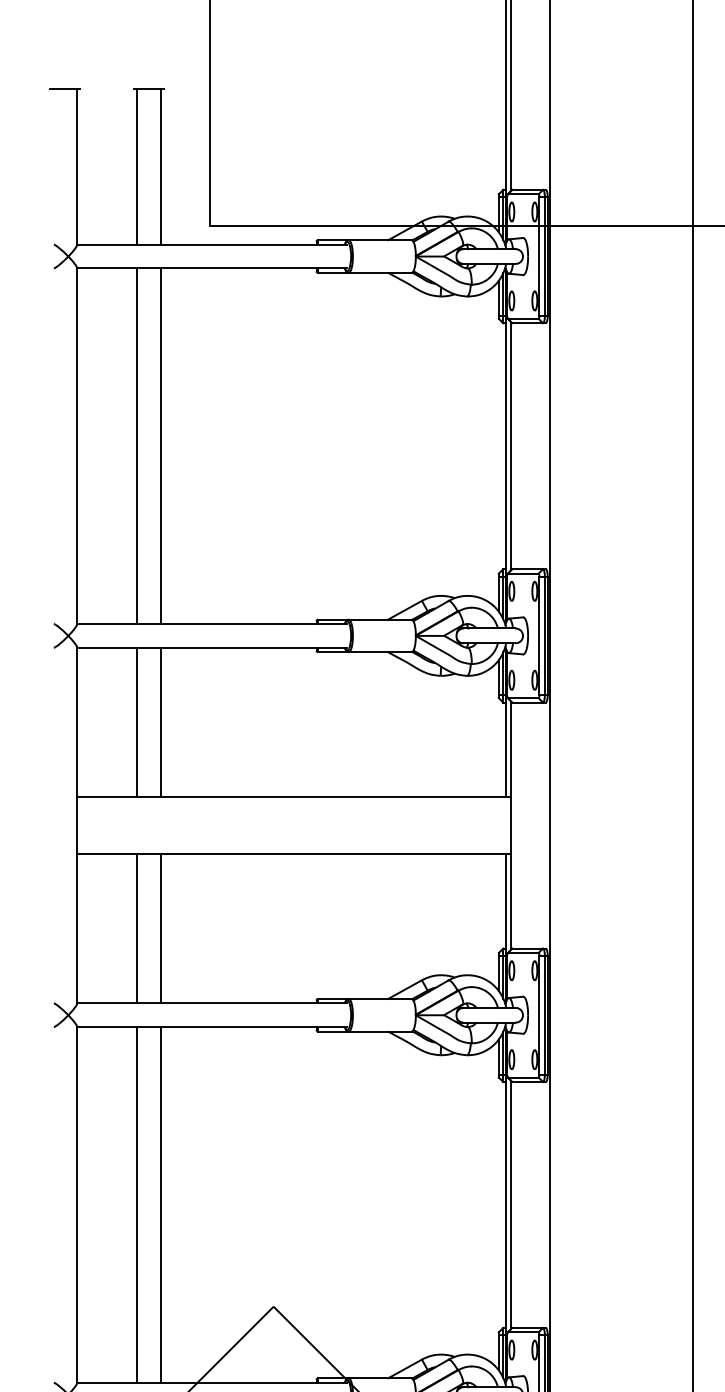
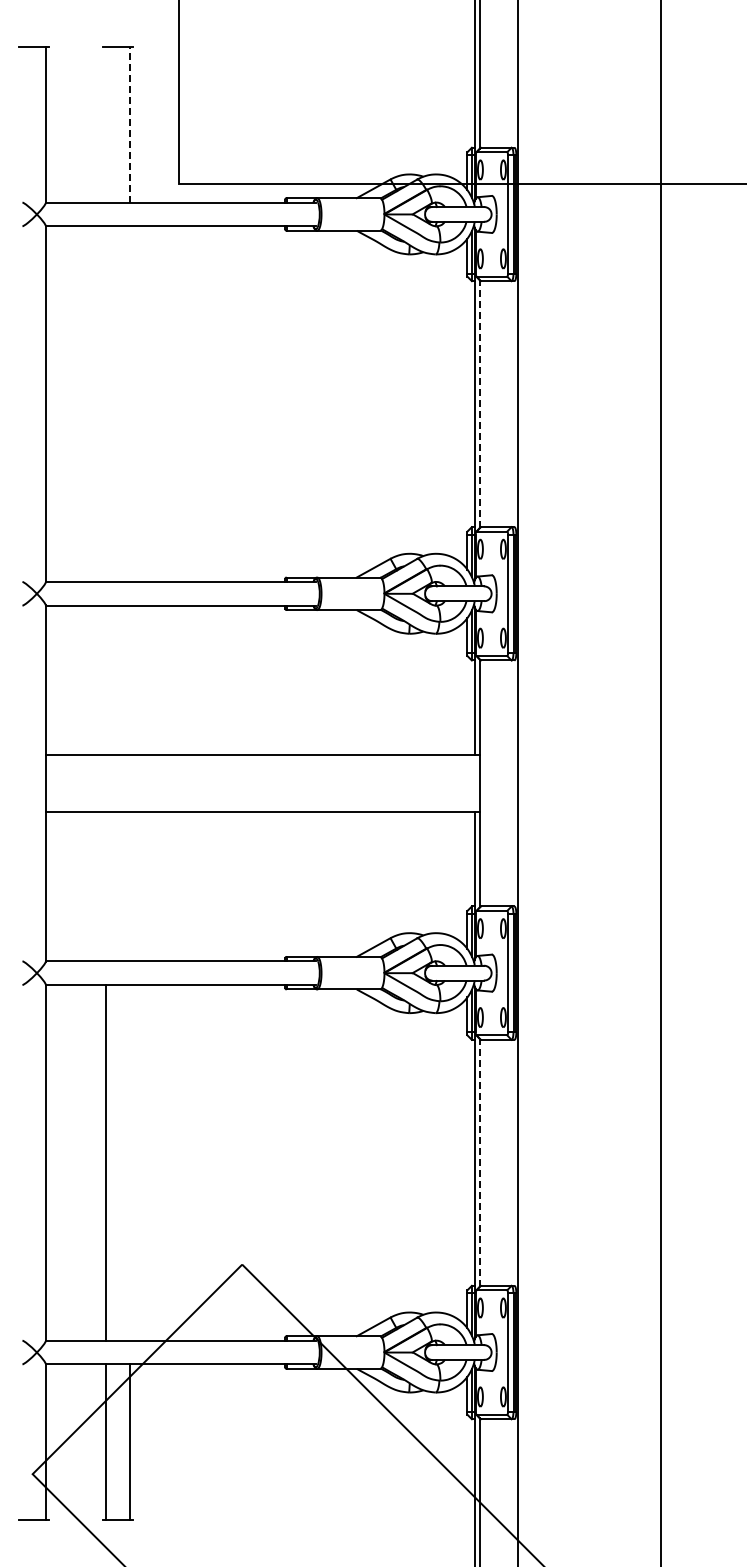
line: (136, 166) -> (105, 124), removed
line: (160, 166) -> (129, 124), solid -> dashed
line: (136, 445) -> (105, 403), removed
line: (160, 445) -> (129, 403), removed
line: (510, 446) -> (479, 404), solid -> dashed
line: (136, 722) -> (105, 680), removed
line: (160, 722) -> (129, 680), removed
line: (136, 928) -> (105, 886), removed
line: (160, 928) -> (129, 886), removed
line: (160, 1204) -> (129, 1162), removed
line: (510, 1204) -> (479, 1162), solid -> dashed

